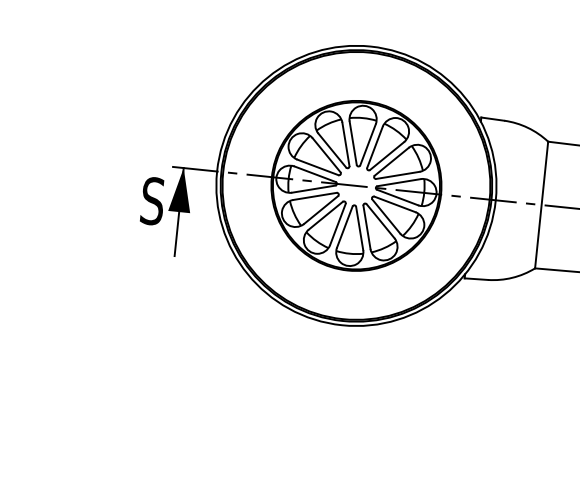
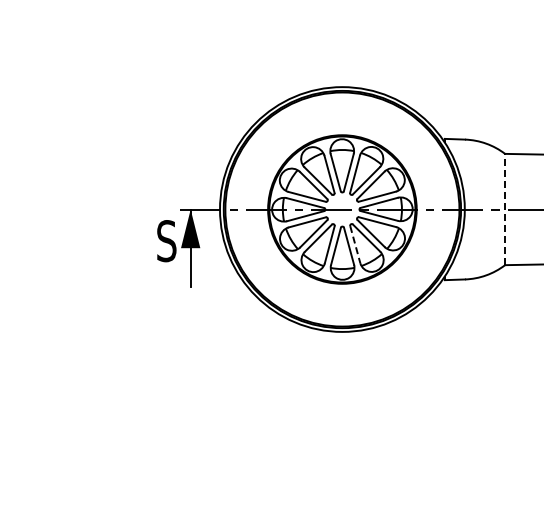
line: (542, 205) -> (505, 209), solid -> dashed
line: (367, 228) -> (355, 245), solid -> dashed

